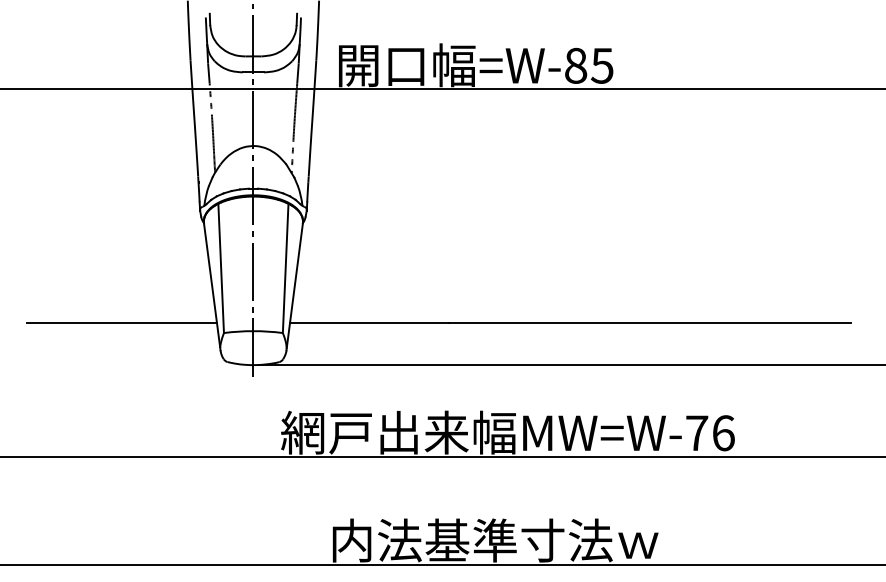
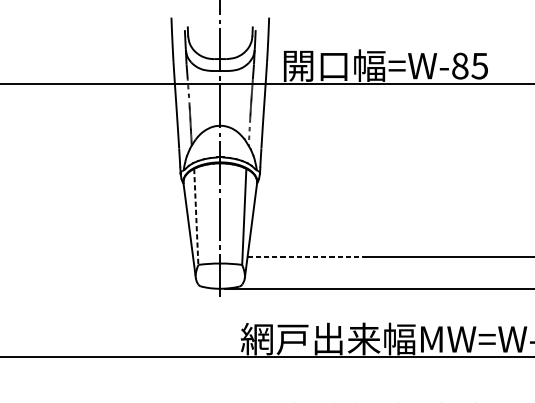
line: (221, 268) -> (196, 216), solid -> dashed
line: (121, 322) -> (122, 257), removed
line: (369, 322) -> (306, 257), solid -> dashed

